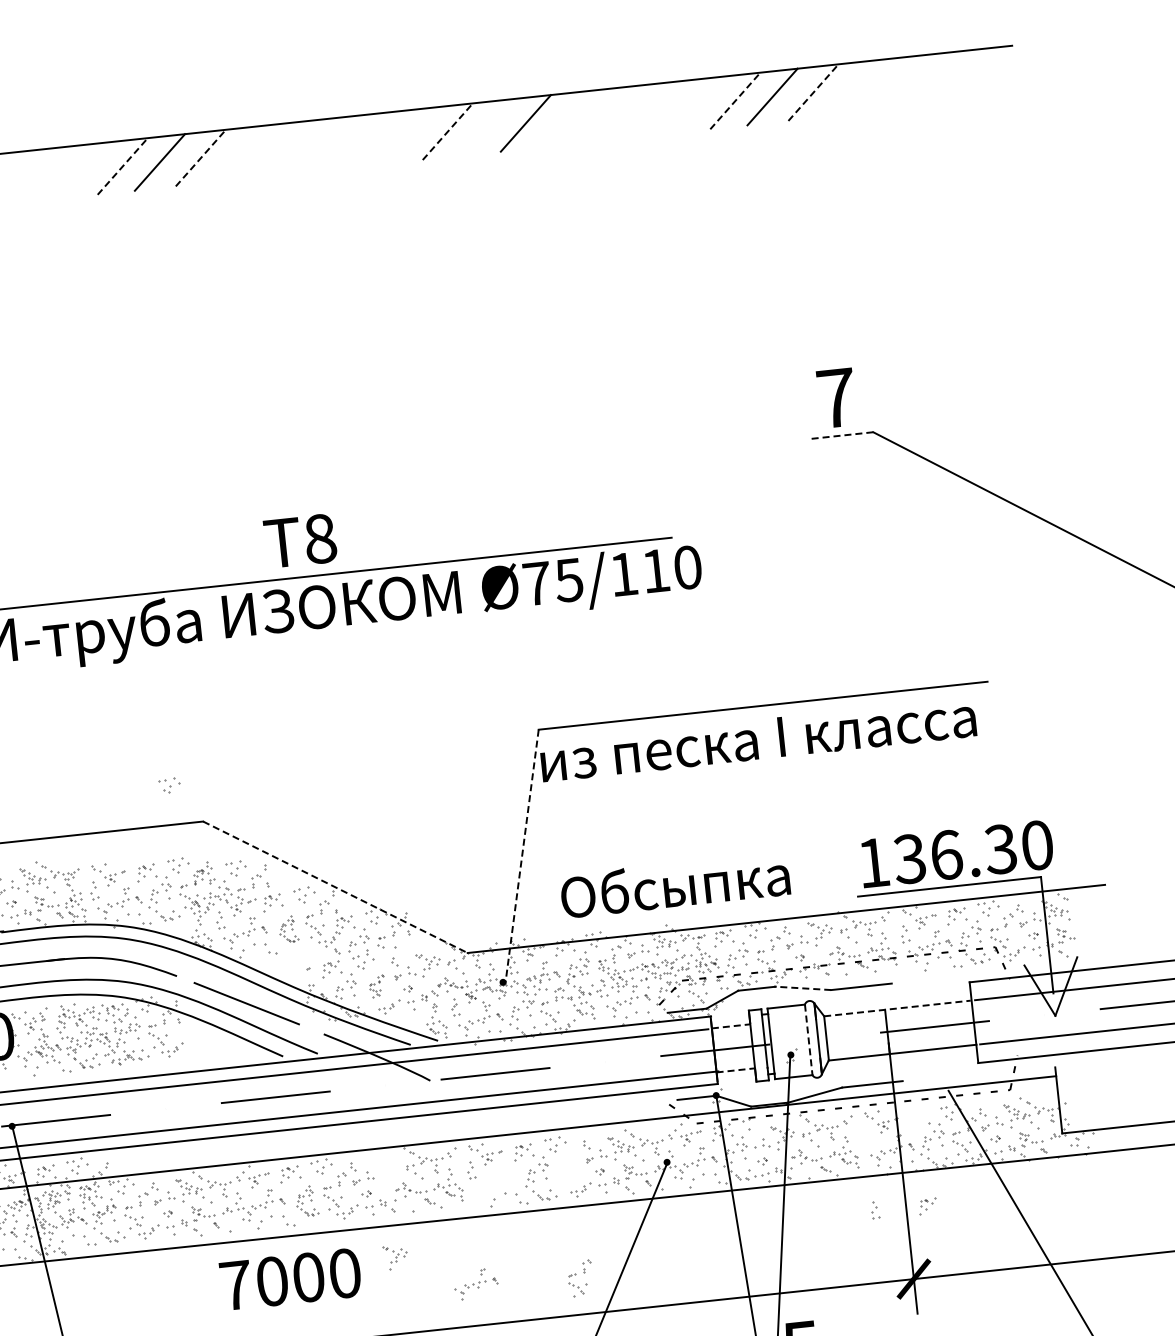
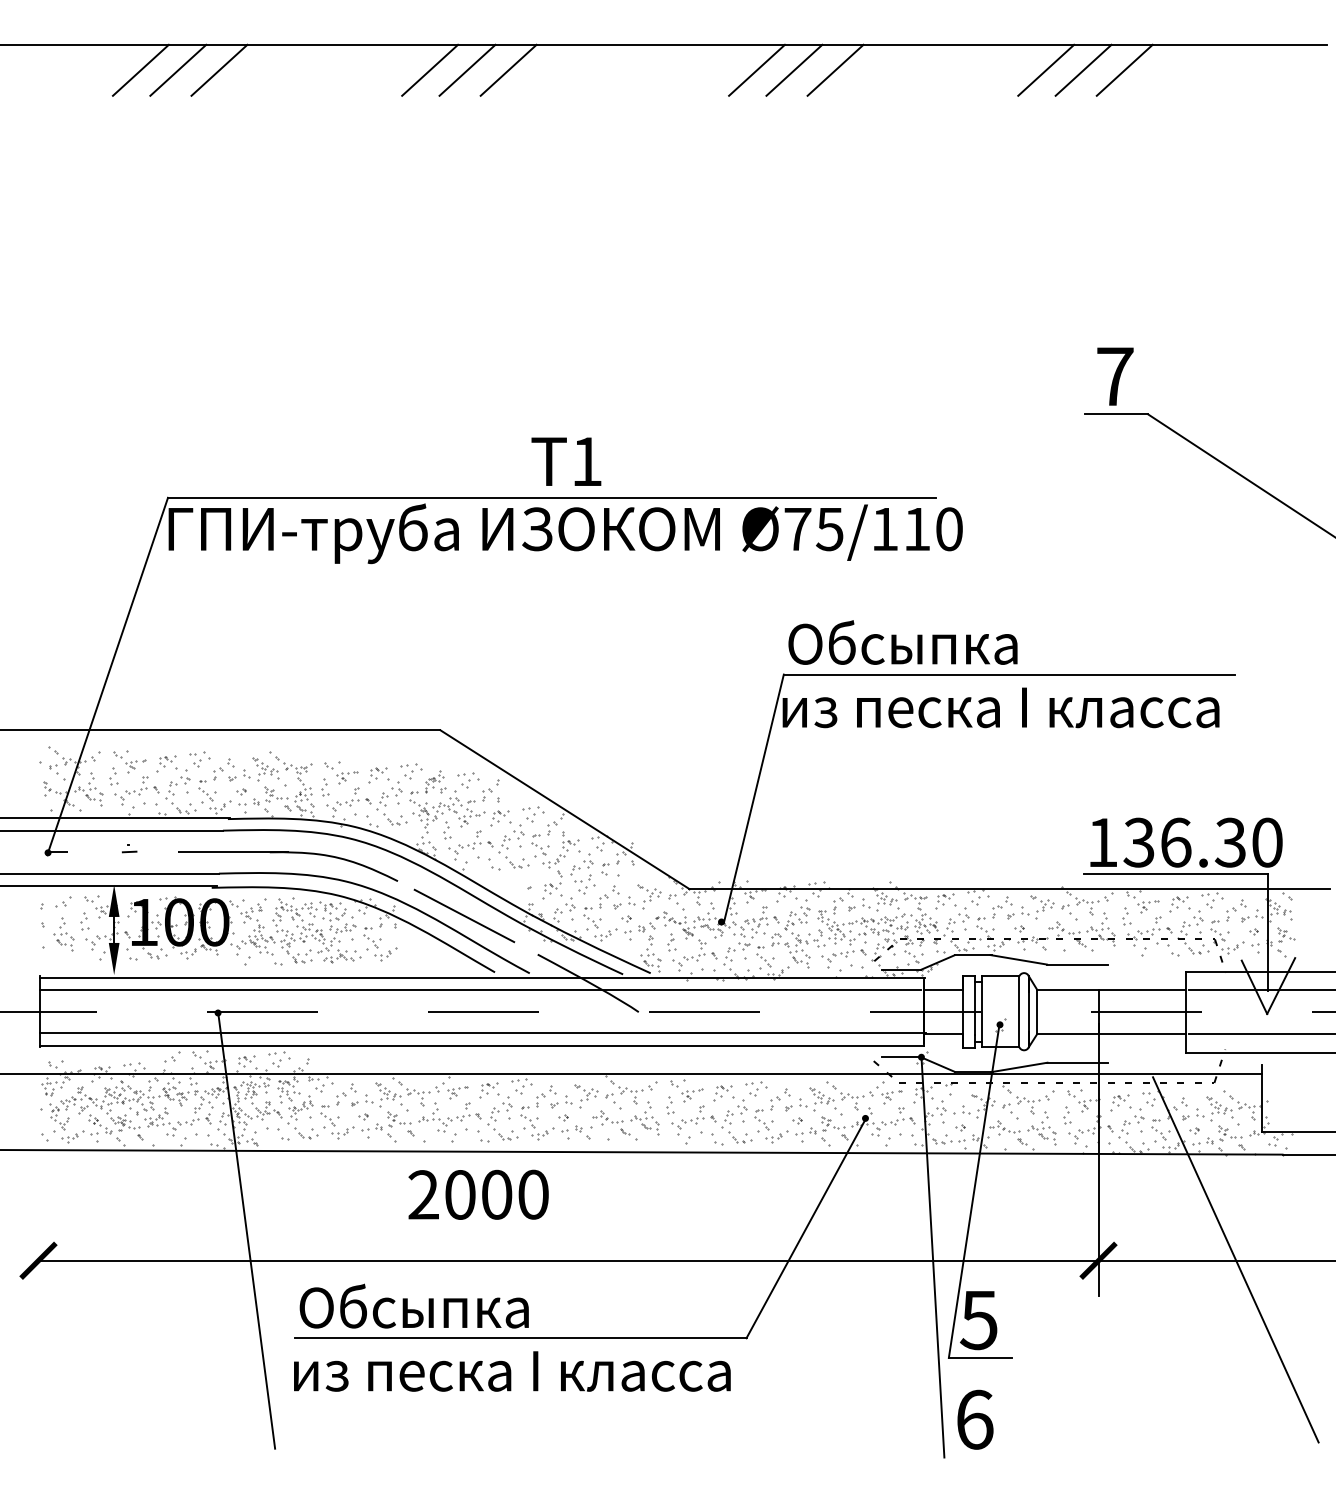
line: (813, 92) -> (1124, 70), dashed -> solid
line: (735, 101) -> (1046, 70), dashed -> solid
line: (485, 126) -> (794, 69), added
line: (448, 131) -> (757, 70), dashed -> solid
line: (200, 158) -> (508, 70), dashed -> solid
line: (123, 166) -> (430, 70), dashed -> solid
line: (841, 435) -> (1116, 414), dashed -> solid
text: (320, 538) -> (587, 461), 8 -> 1
part: (170, 786) -> (411, 691), removed
line: (521, 856) -> (753, 798), dashed -> solid
text: (674, 885) -> (902, 642), moved
line: (334, 887) -> (564, 809), dashed -> solid
part: (288, 929) -> (513, 846), size x1.67
part: (376, 986) -> (595, 912), size x1.67
line: (802, 988) -> (1018, 959), dashed -> solid
line: (897, 1008) -> (1110, 989), dashed -> solid
line: (732, 1026) -> (944, 990), dashed -> solid
line: (808, 1040) -> (1019, 1012), dashed -> solid
line: (736, 1070) -> (944, 1034), dashed -> solid
part: (306, 1200) -> (502, 1118), size x1.43
part: (927, 1206) -> (1119, 1102), moved
part: (875, 1210) -> (1067, 1115), moved
part: (395, 1257) -> (586, 1096), moved
part: (580, 1278) -> (767, 1114), moved
text: (235, 1284) -> (423, 1194), 7000 -> 2000
part: (475, 1284) -> (693, 1120), moved

